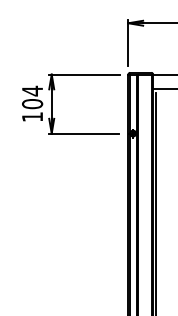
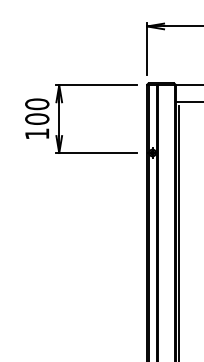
text: (32, 91) -> (37, 104), 104 -> 100

